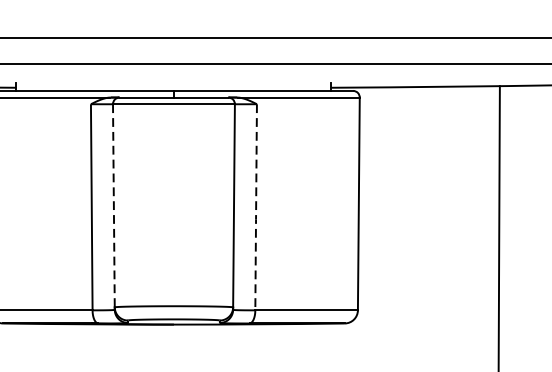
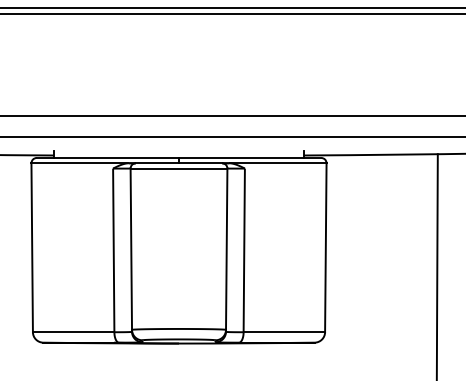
line: (114, 206) -> (131, 249), dashed -> solid
line: (256, 208) -> (244, 251), dashed -> solid

